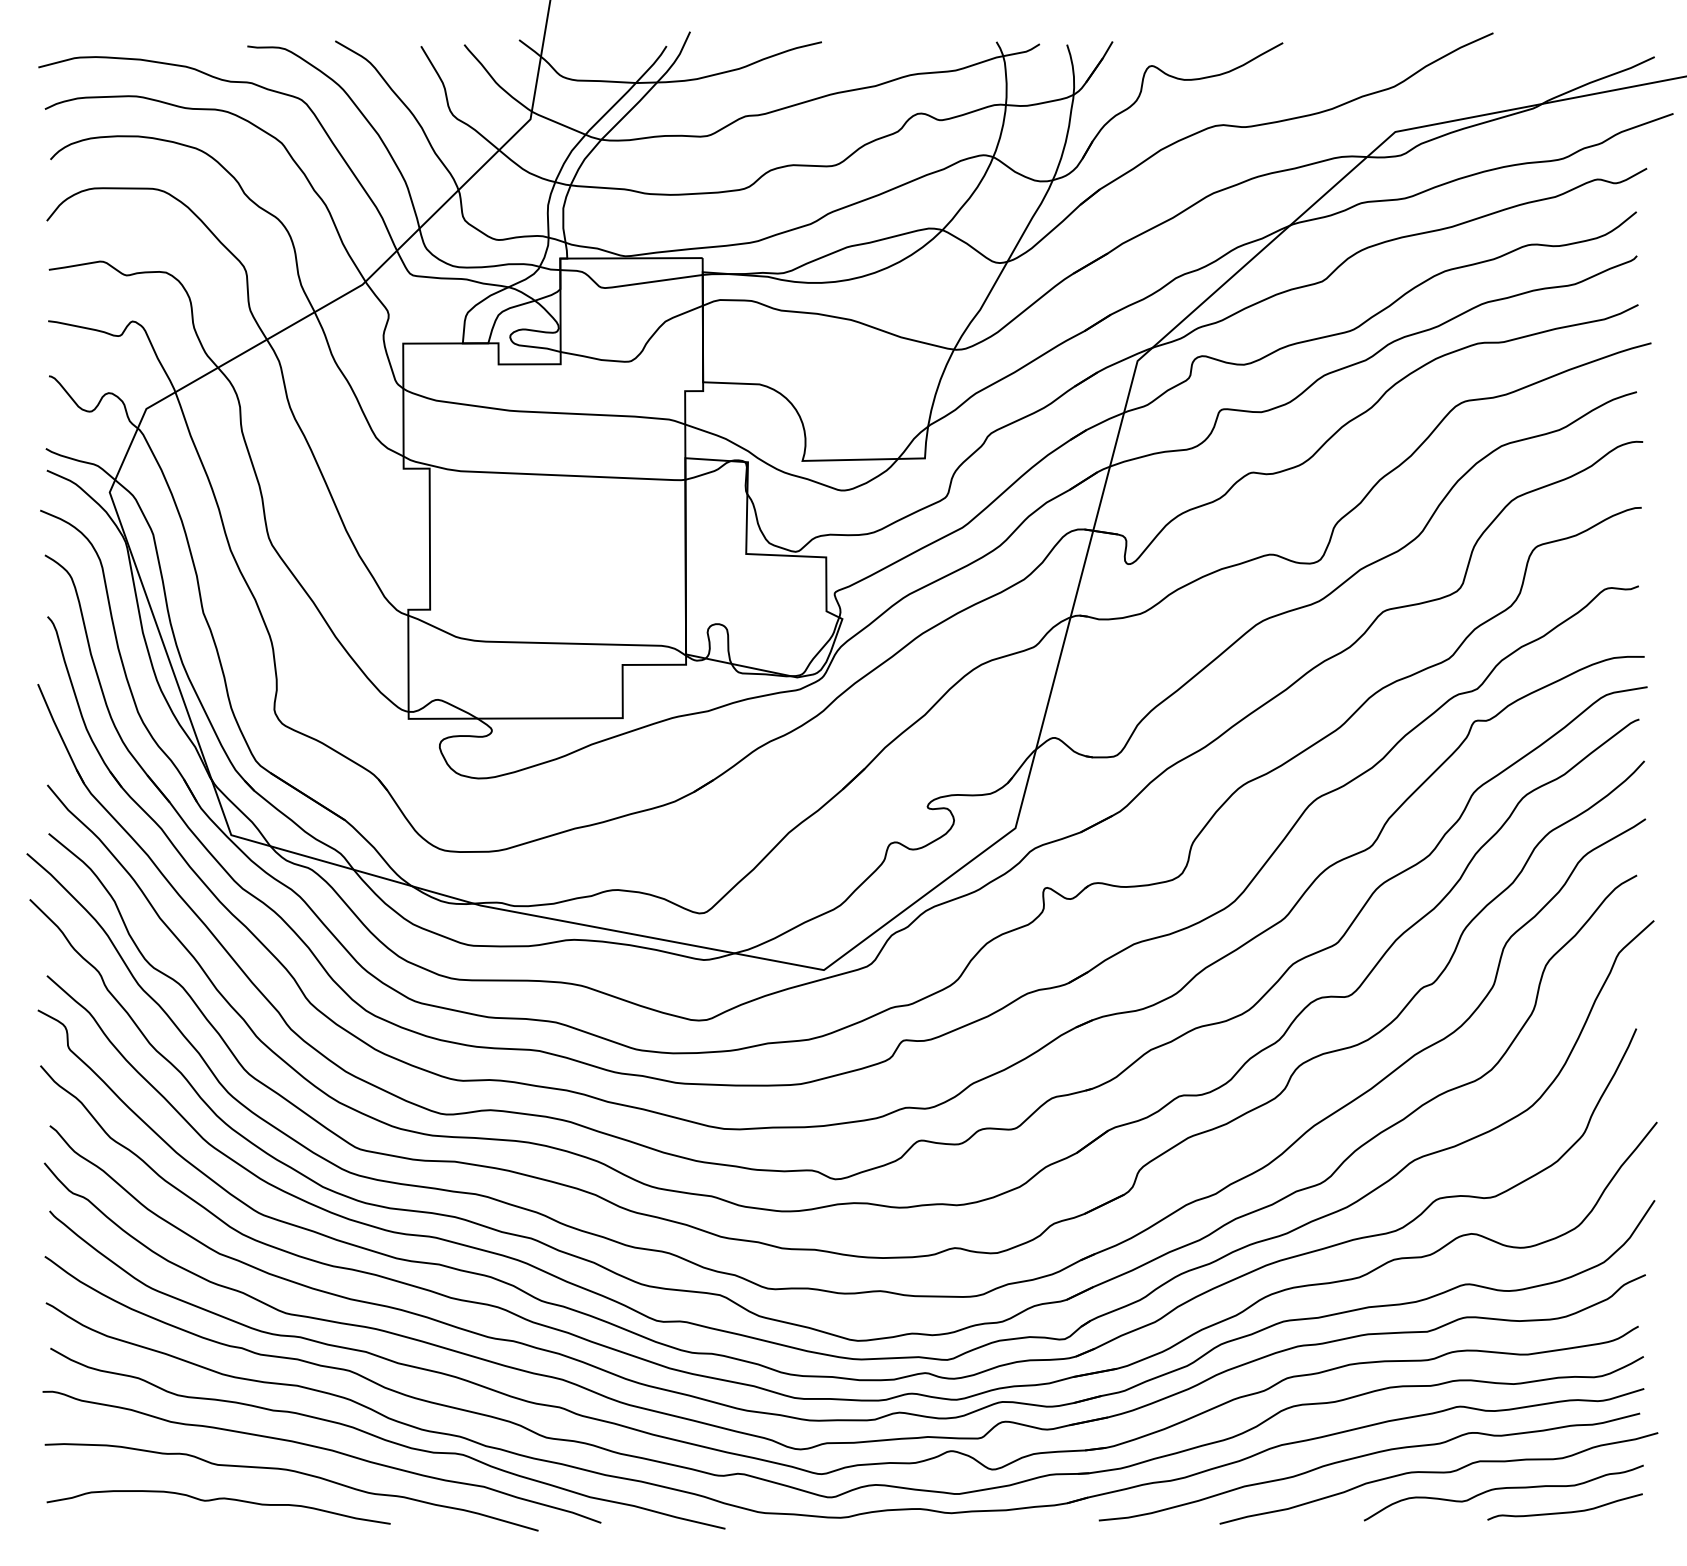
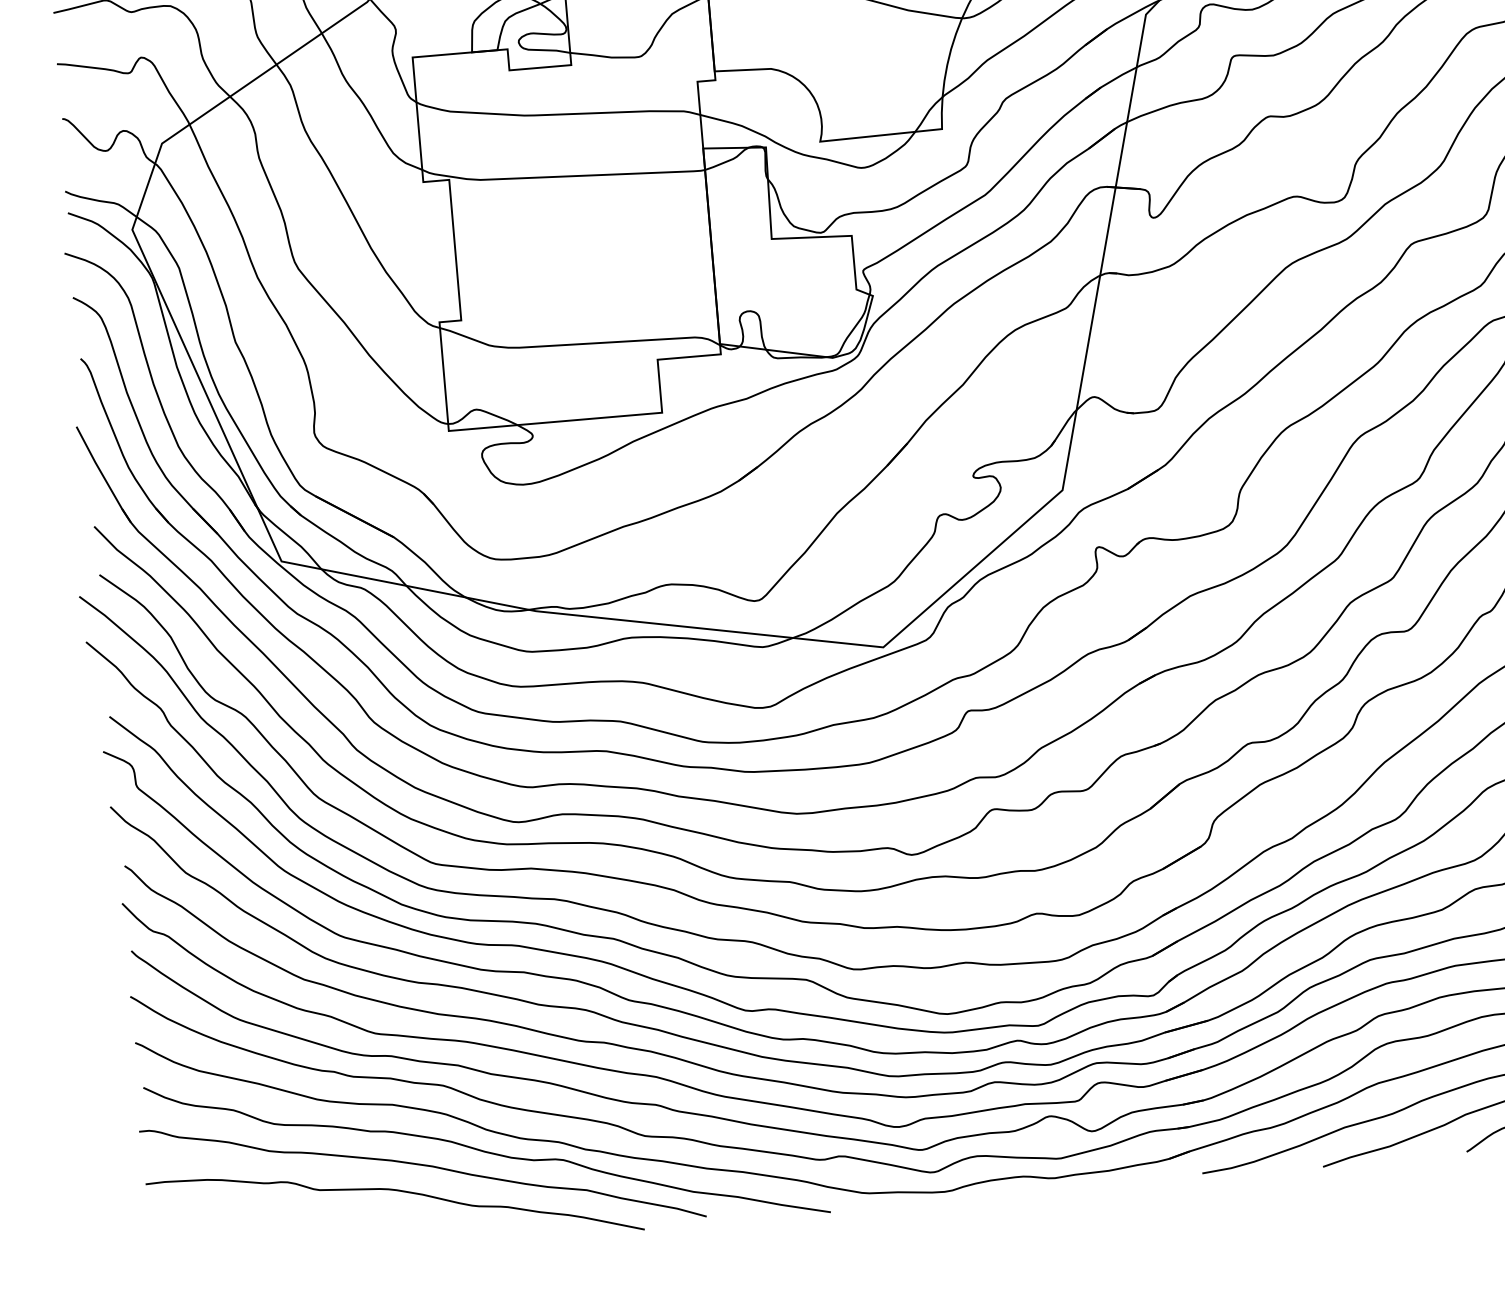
curve: (216, 1500) -> (321, 1225), removed

